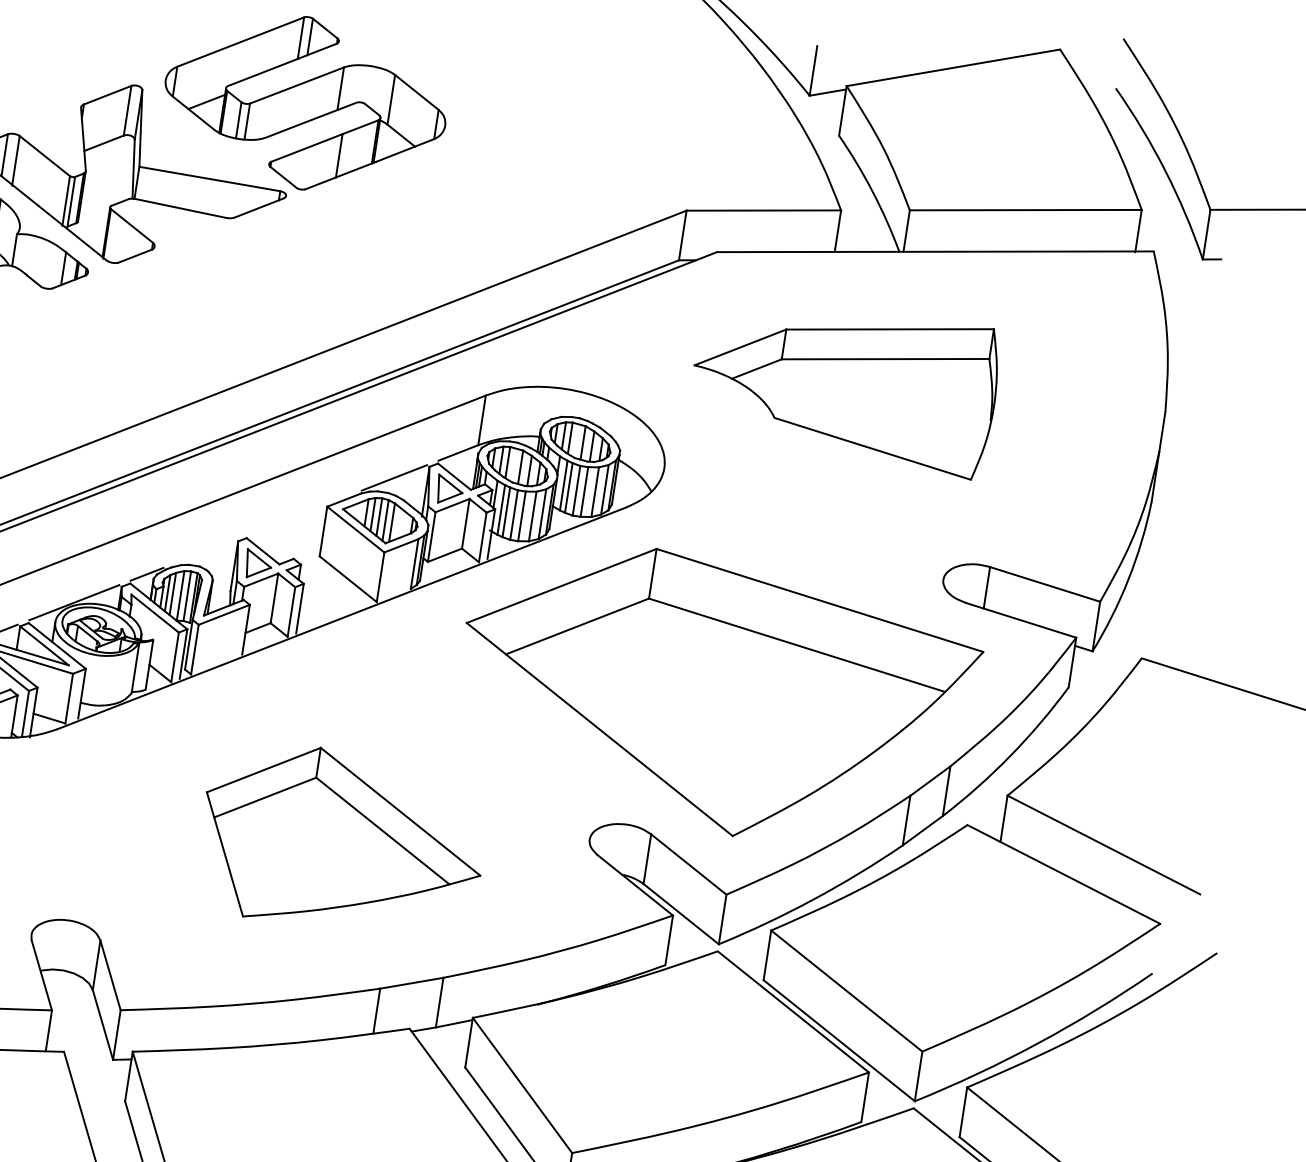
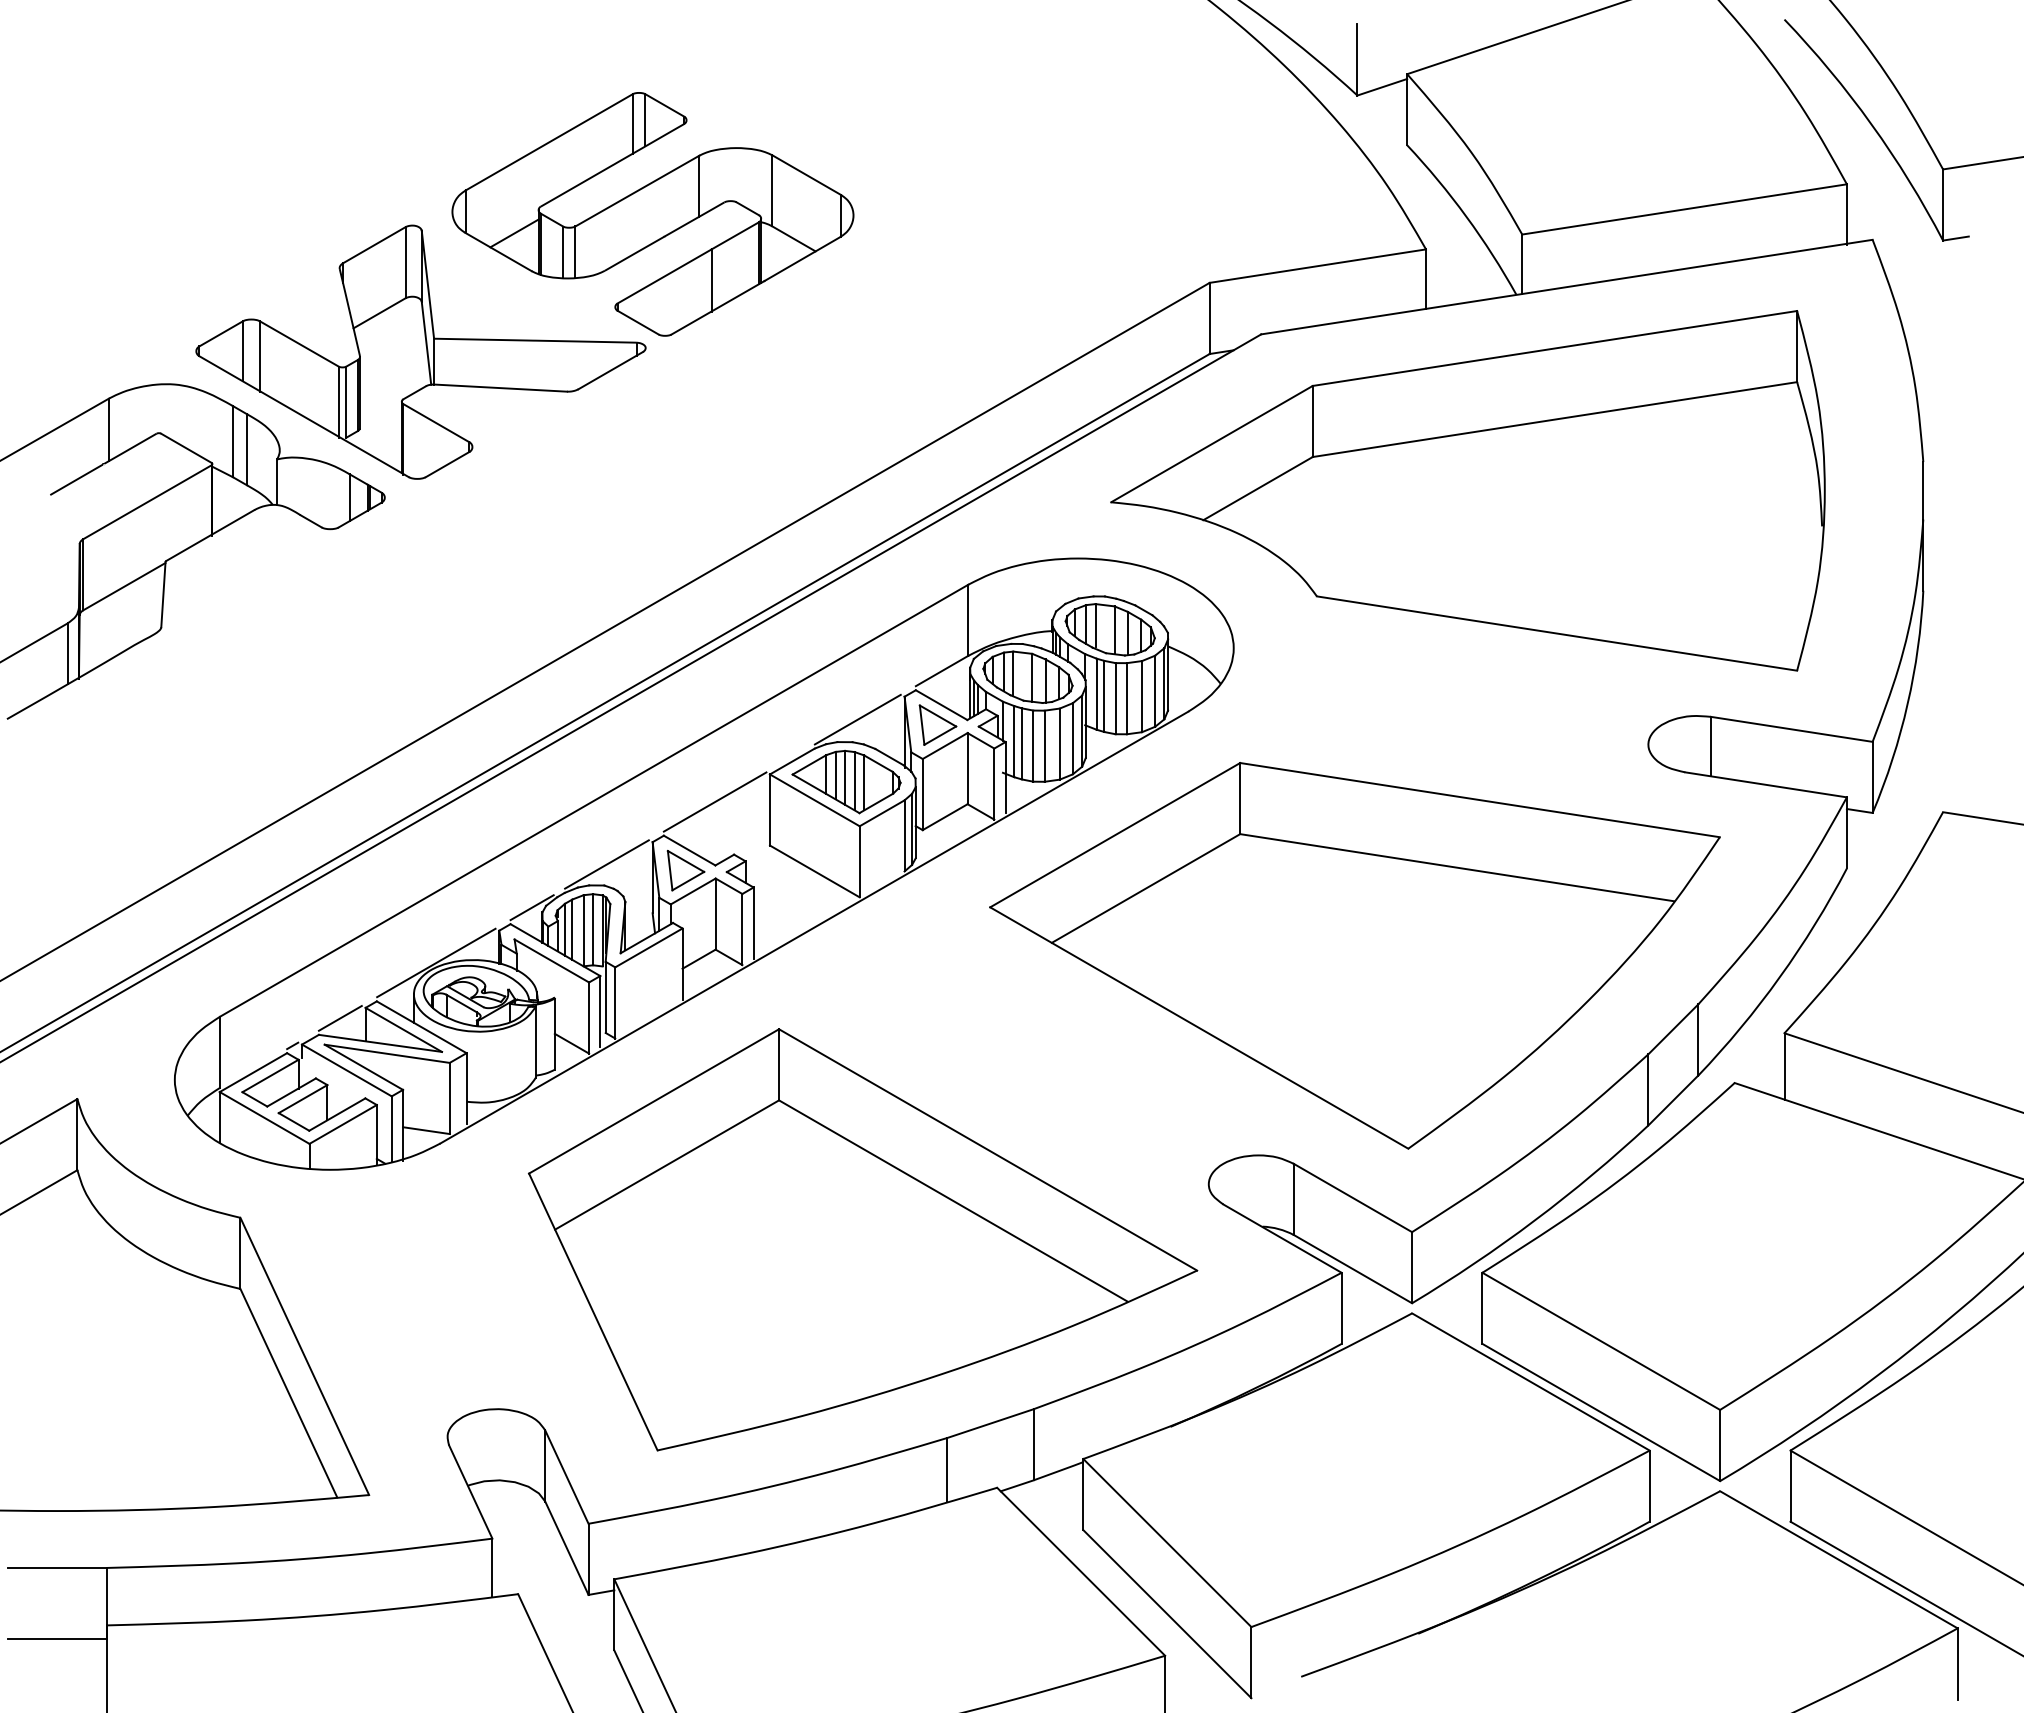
part: (844, 383) -> (1467, 490), size x1.67
line: (285, 519) -> (714, 801), added
line: (203, 552) -> (606, 864), added
part: (342, 841) -> (862, 1239), size x1.67

